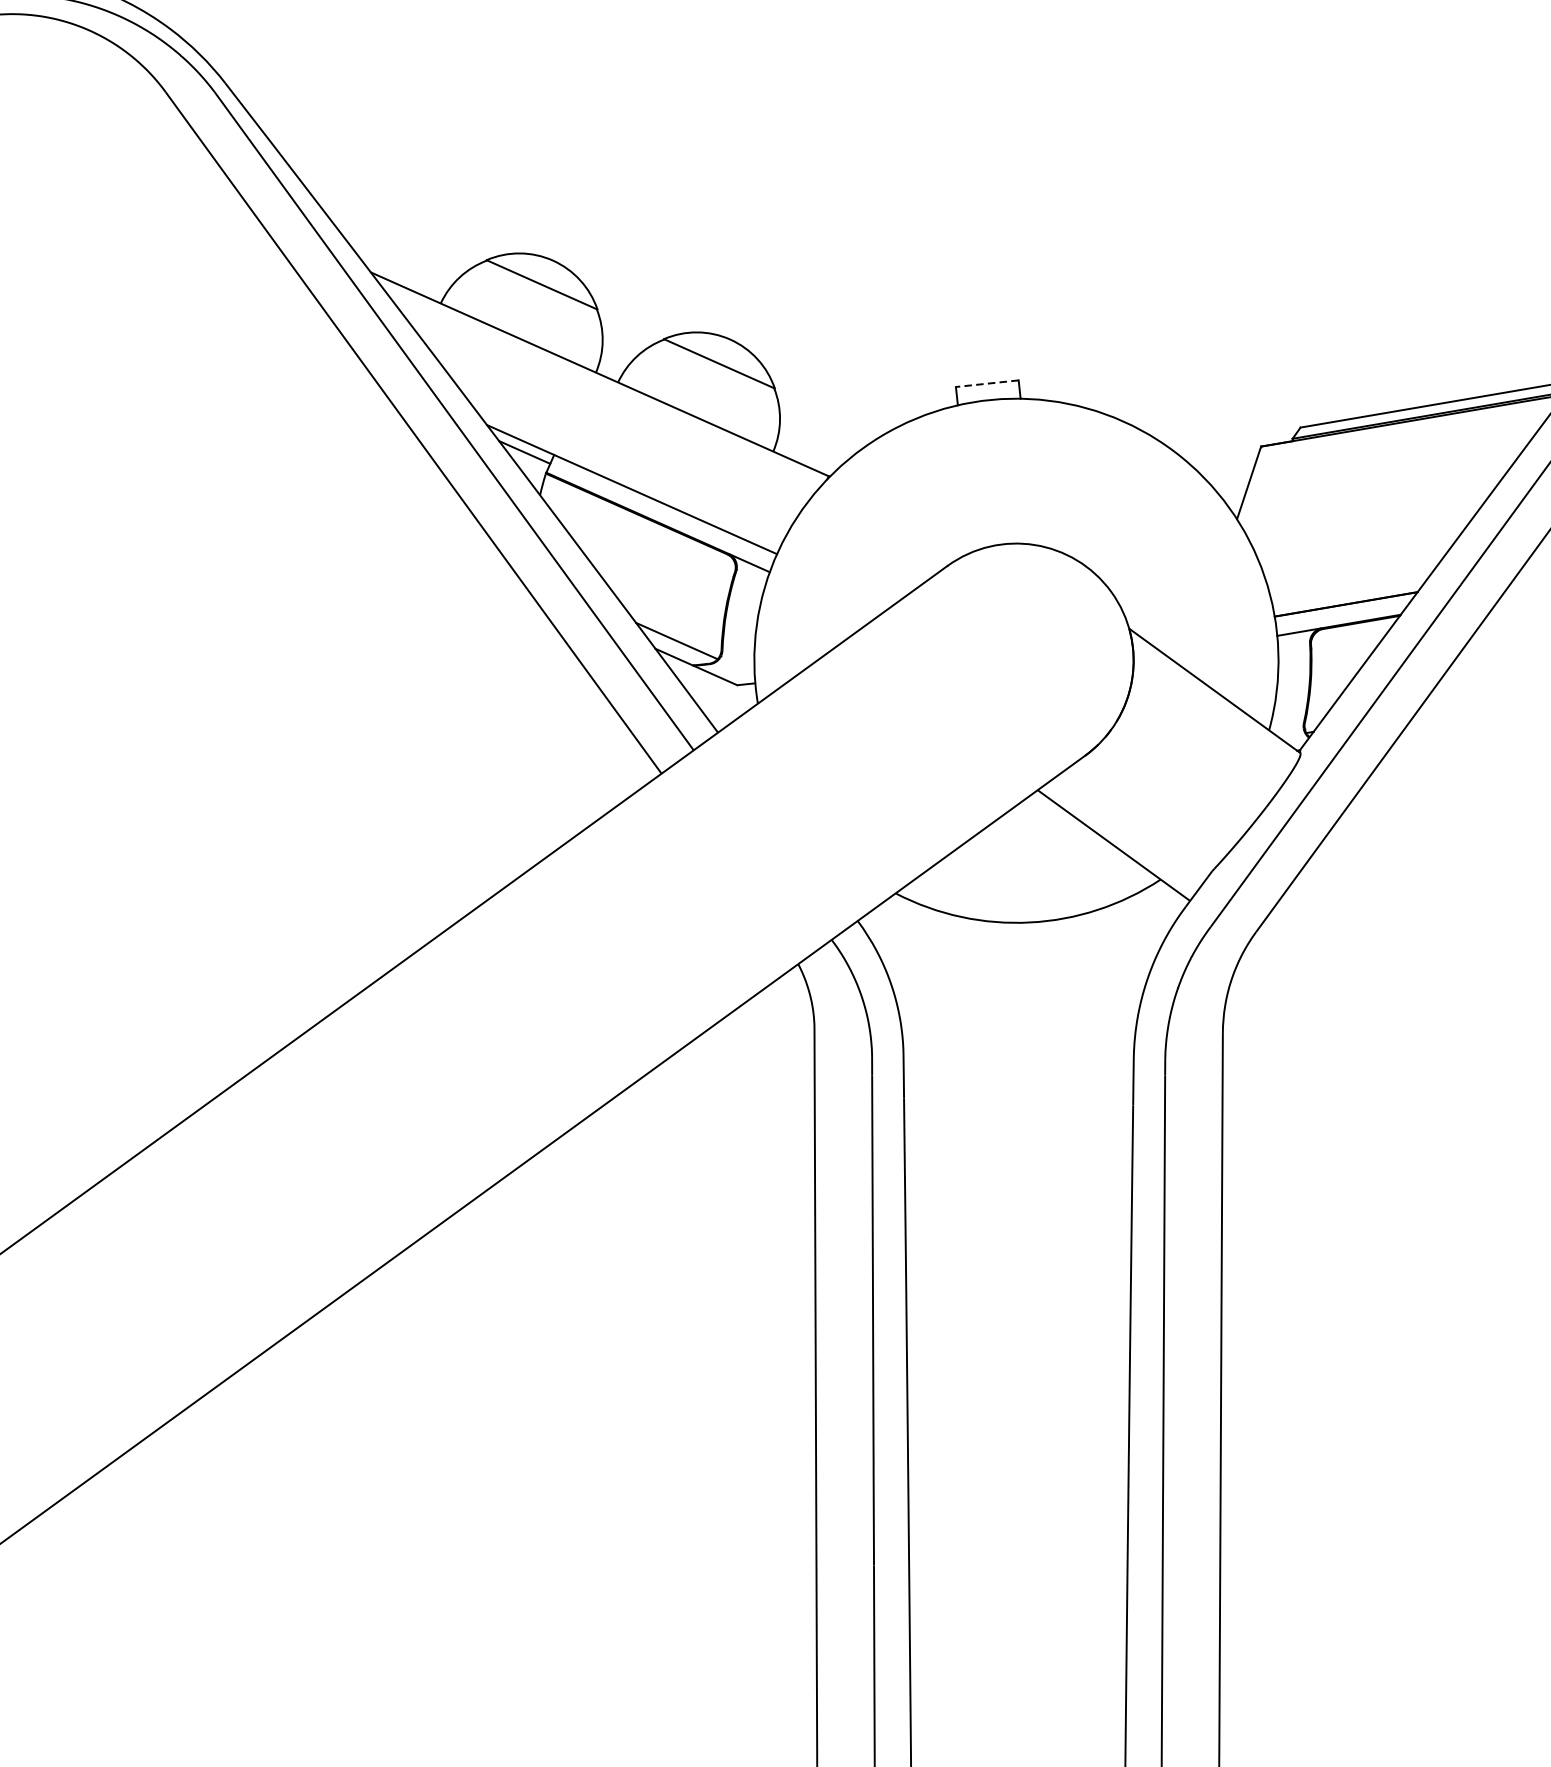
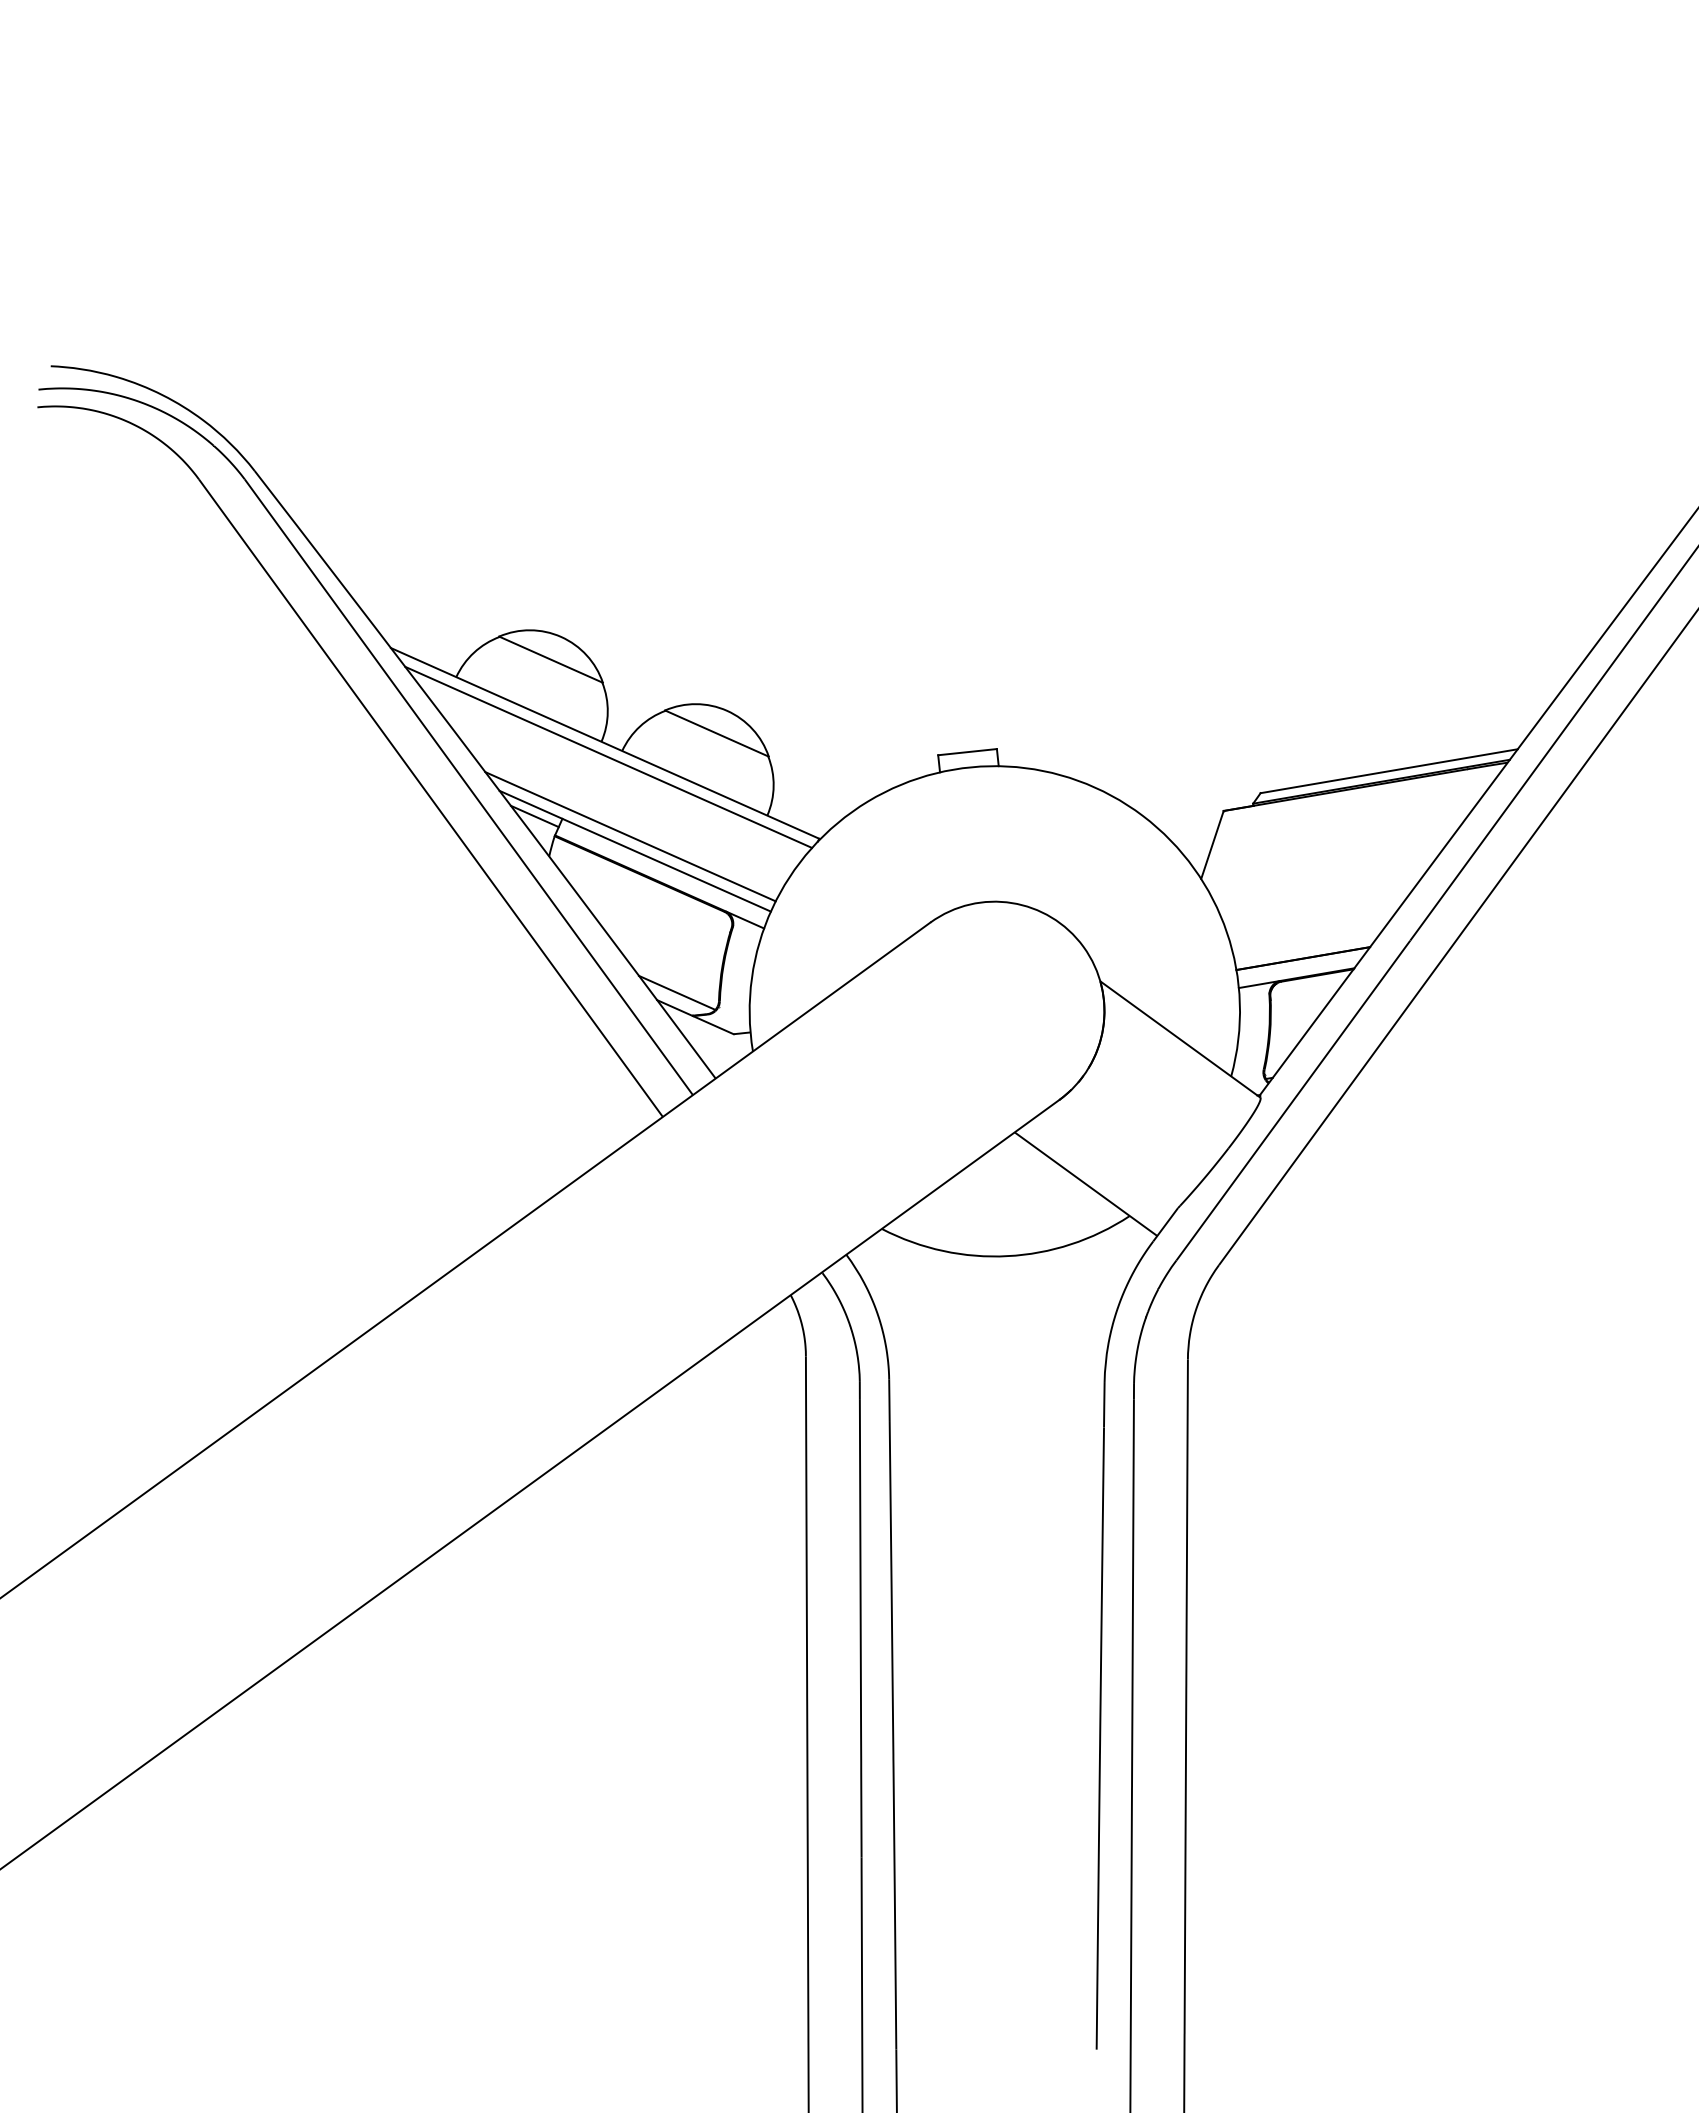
line: (987, 384) -> (967, 752), dashed -> solid
line: (603, 388) -> (608, 756), added
line: (626, 473) -> (630, 836), added

